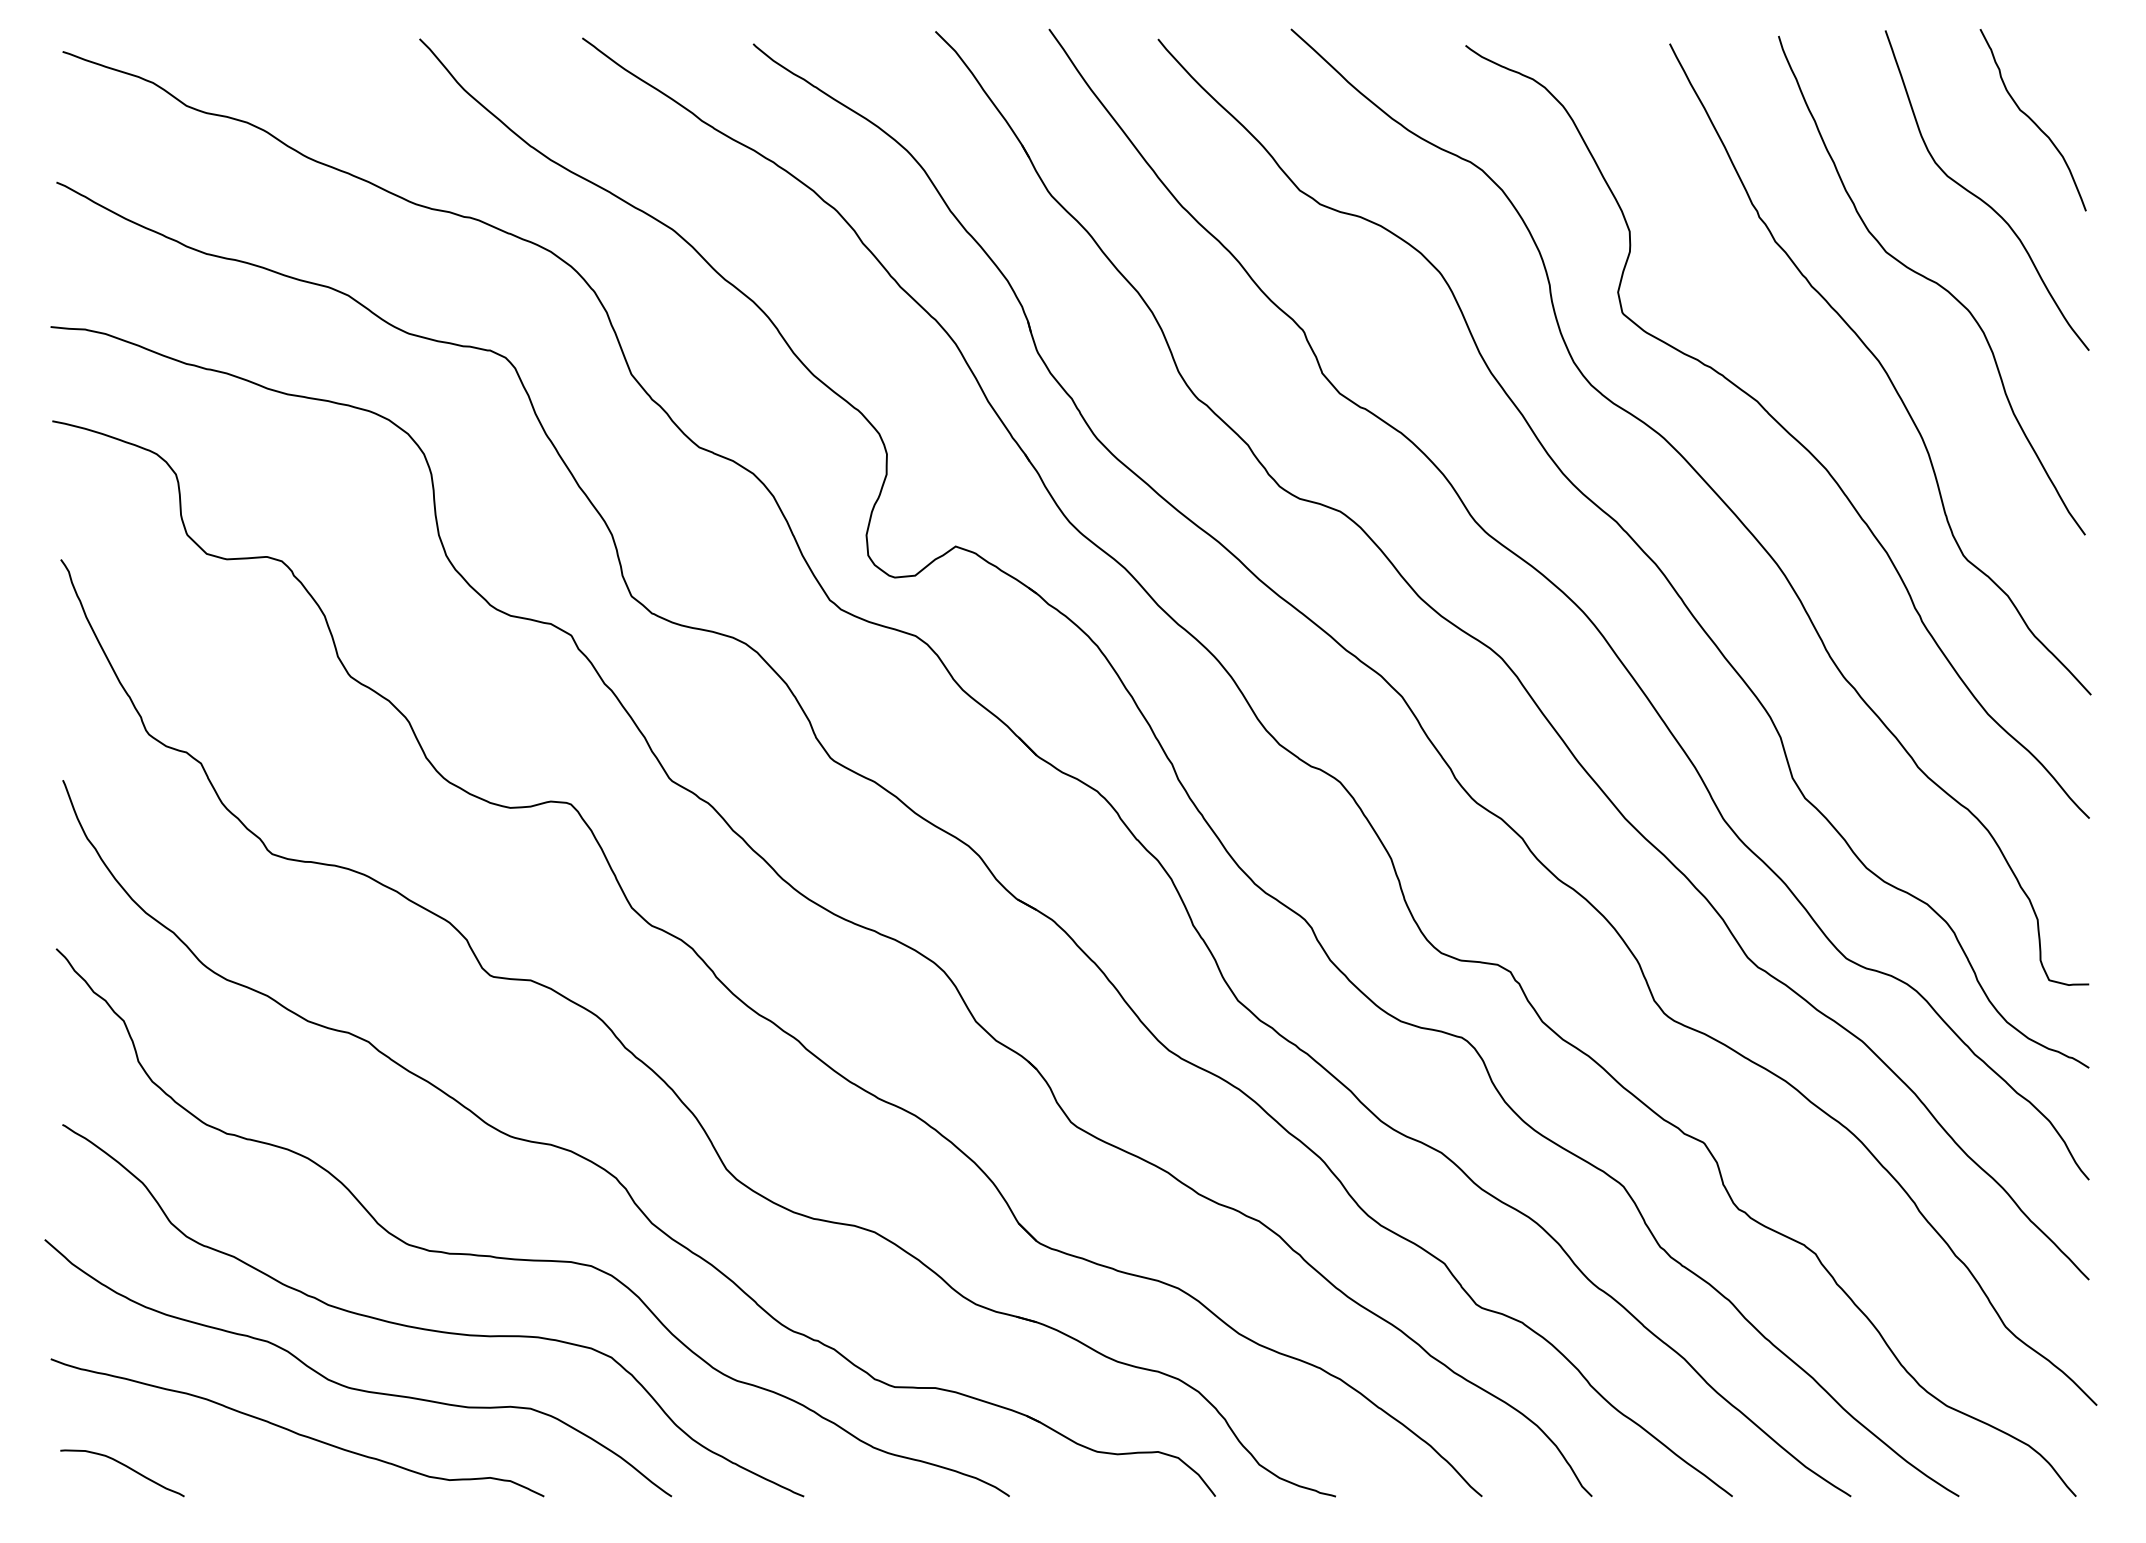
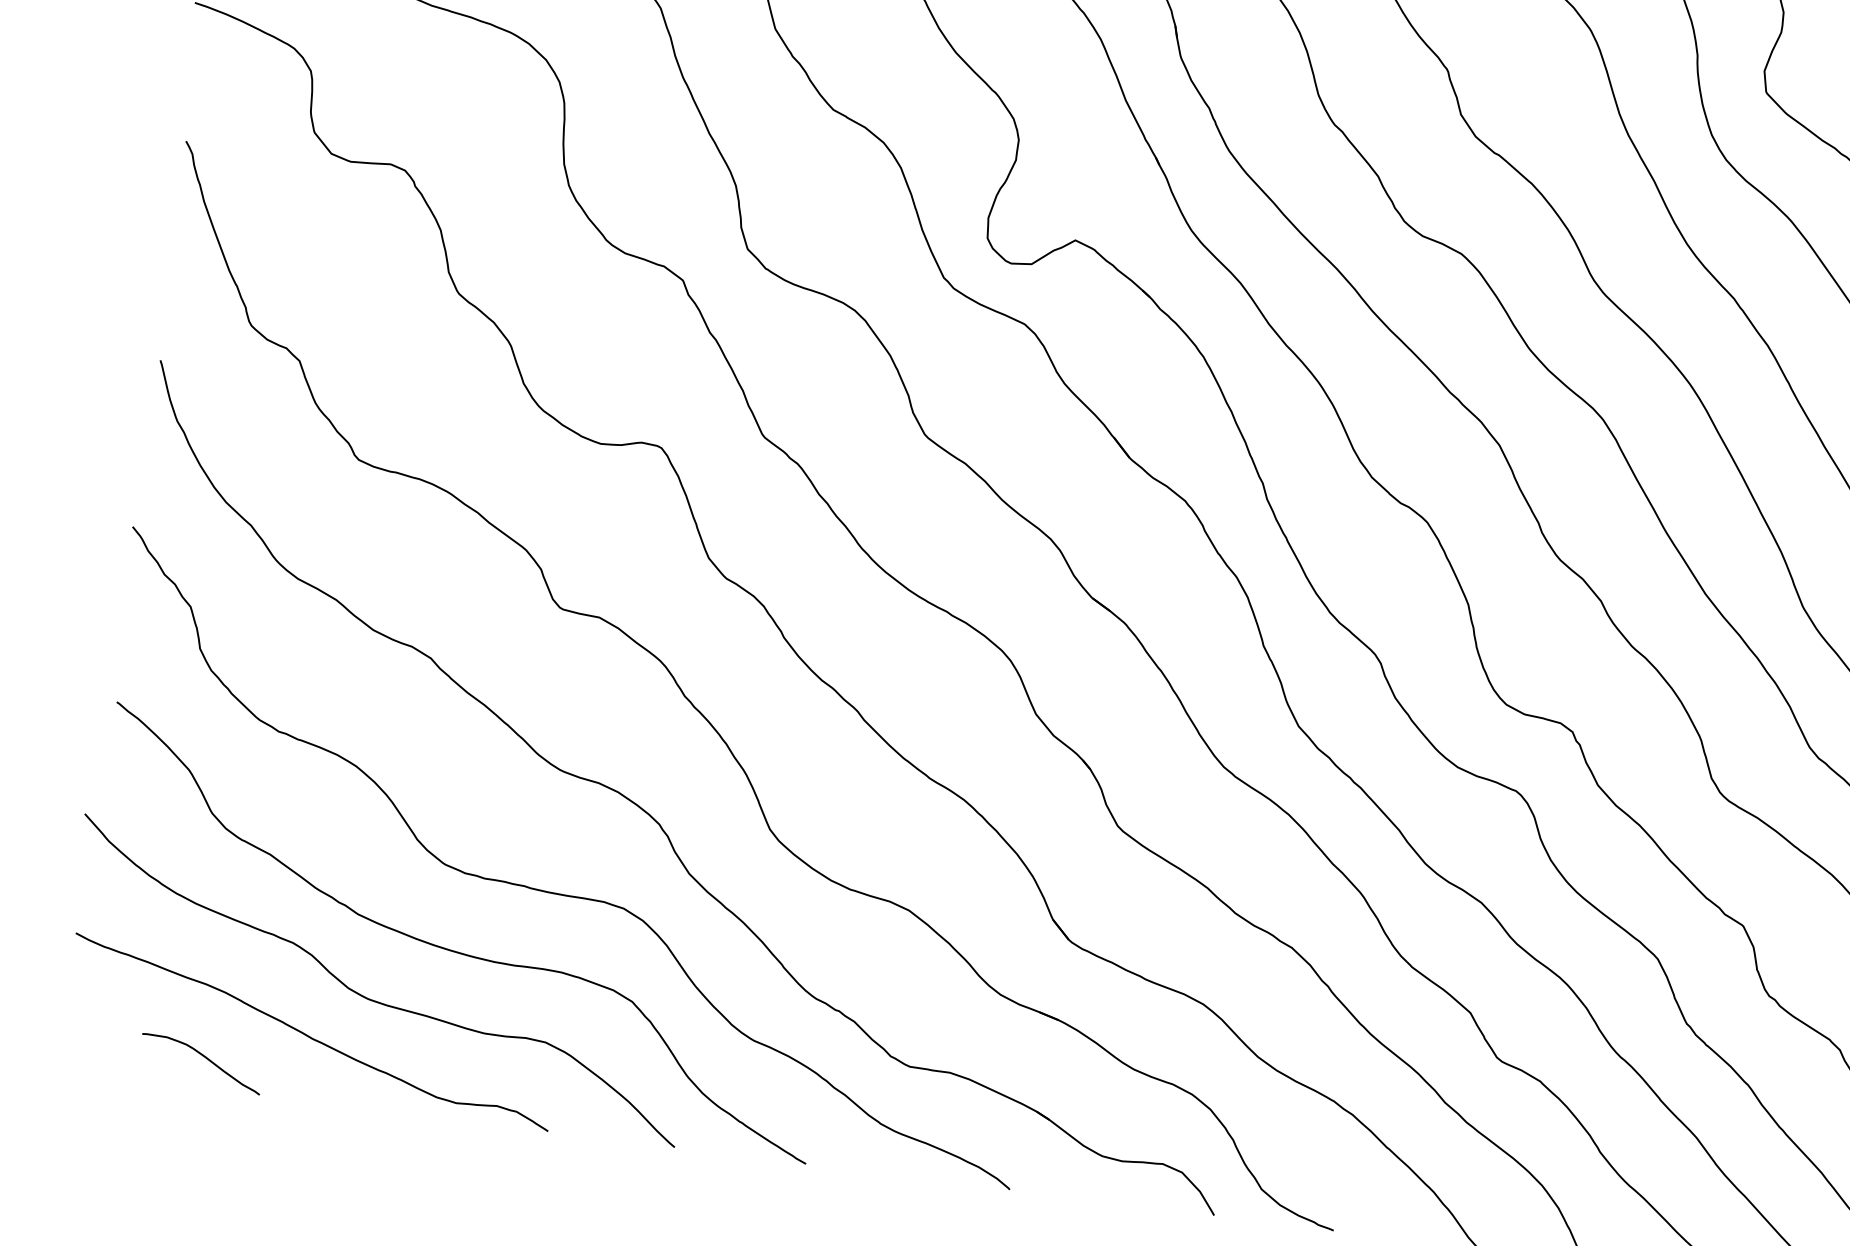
curve: (126, 1467) -> (205, 1058), moved

